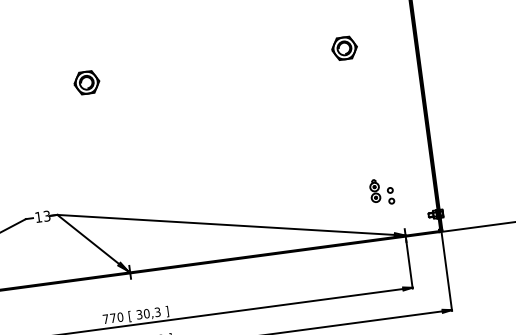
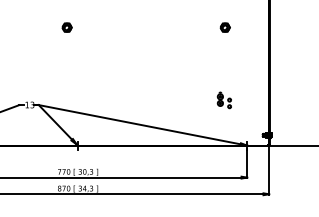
part: (342, 48) -> (224, 27), size x0.62
part: (85, 82) -> (66, 27), size x0.62
part: (380, 192) -> (223, 100), moved

